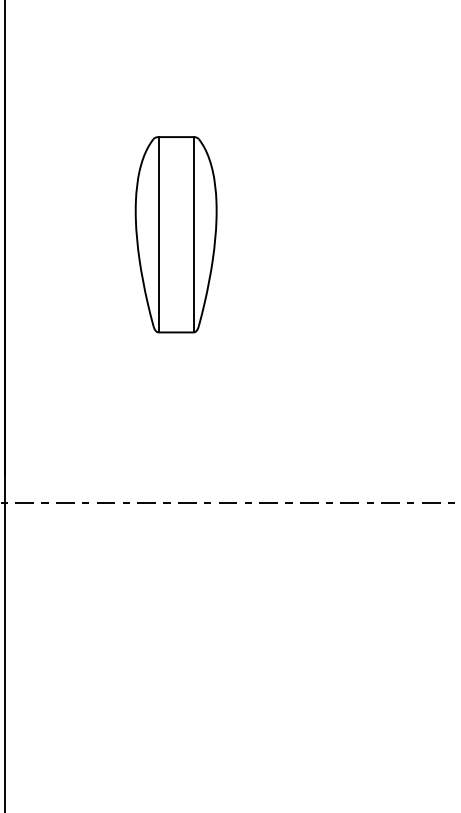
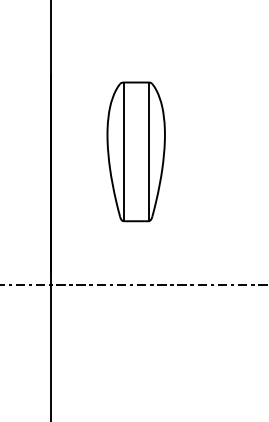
part: (174, 233) -> (135, 151), size x1.43

